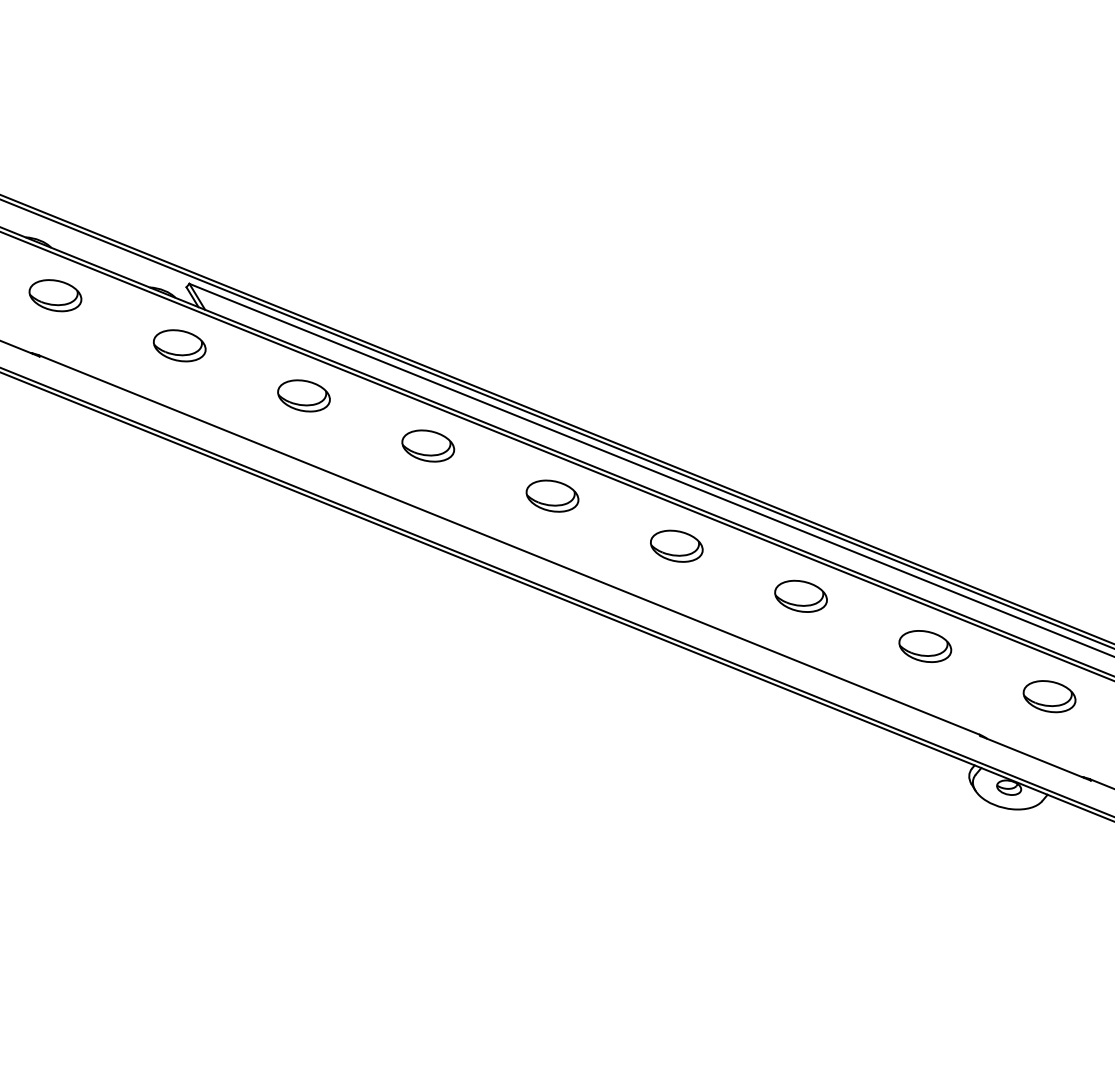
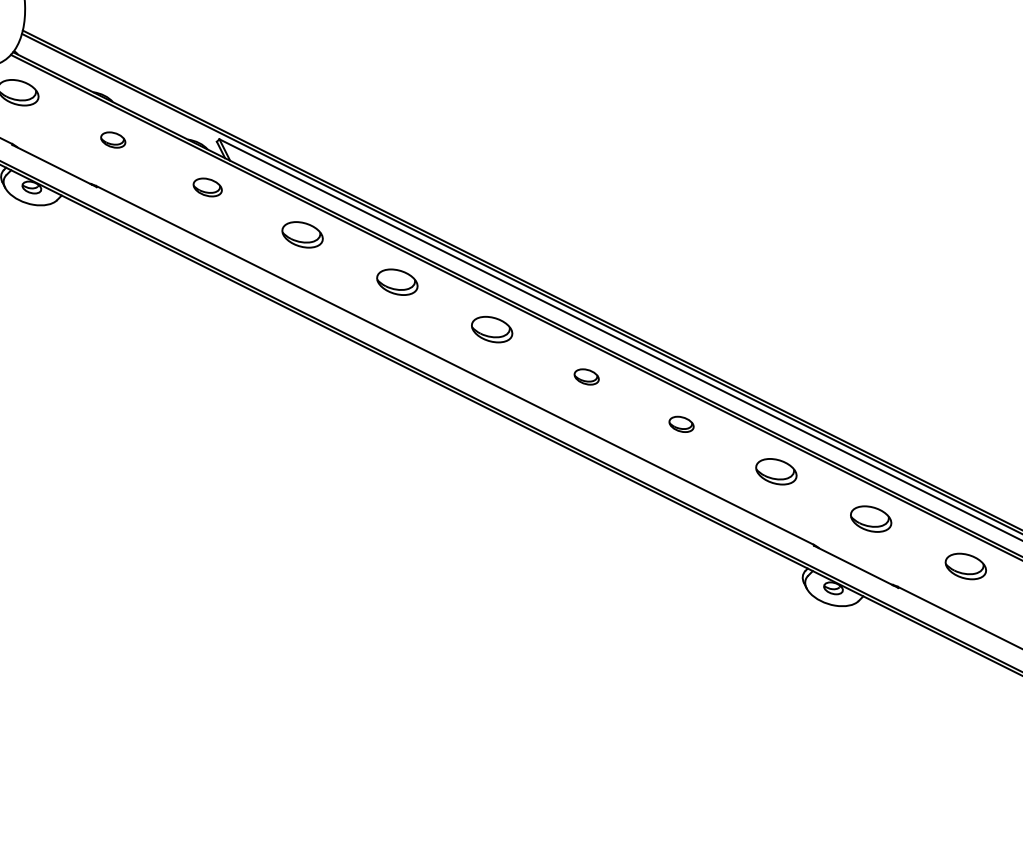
part: (55, 294) -> (113, 139), size x0.6
part: (179, 345) -> (207, 187), size x0.7
part: (676, 545) -> (586, 376), size x0.6
part: (800, 596) -> (681, 424), size x0.6

